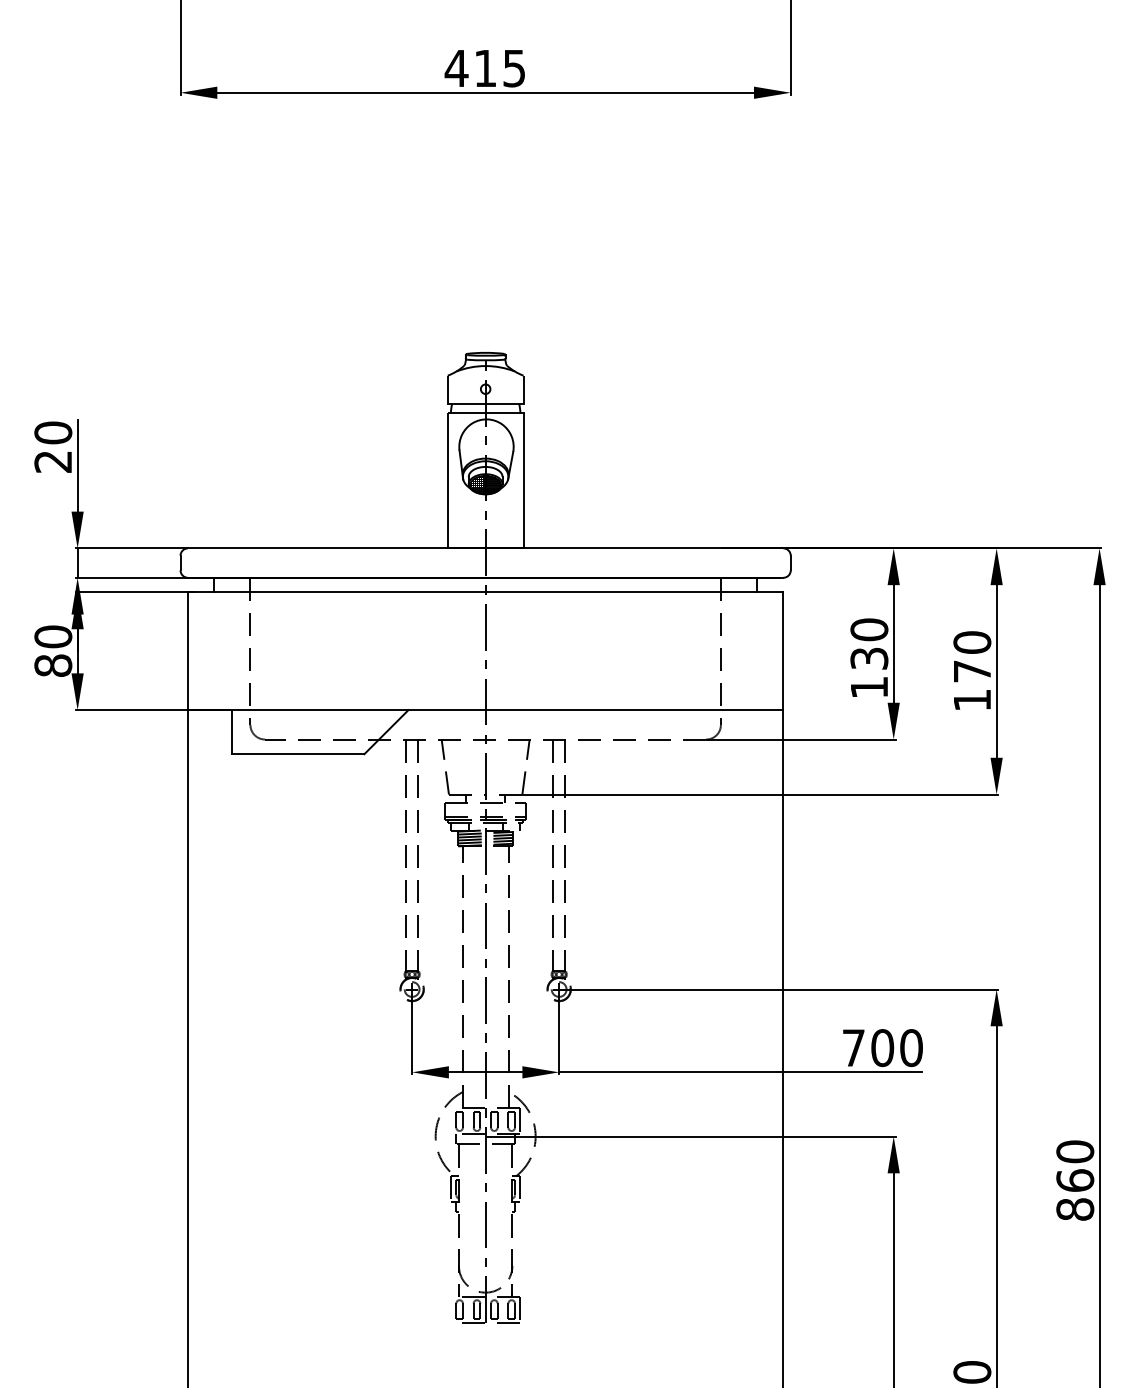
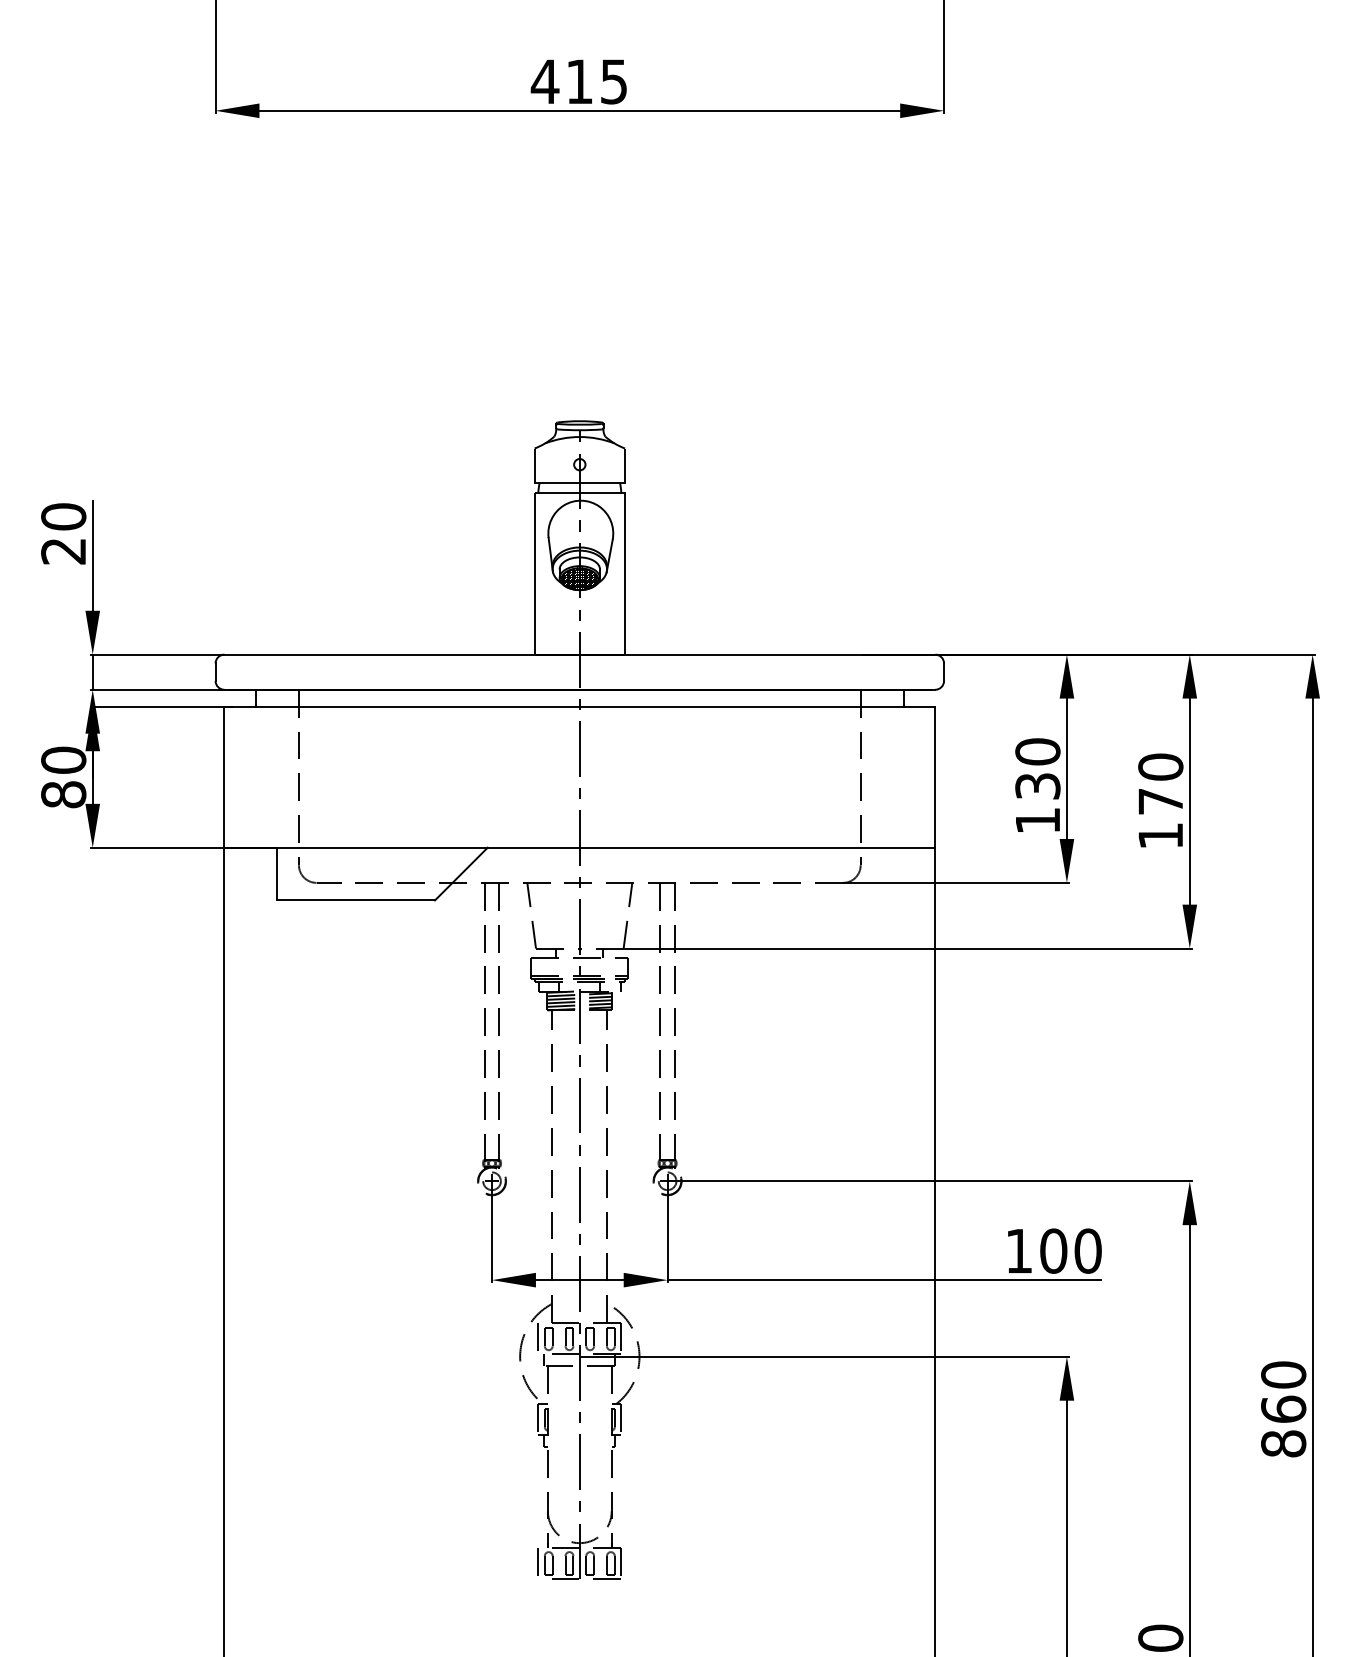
text: (853, 1048) -> (1018, 1251), 700 -> 100
line: (451, 1121) -> (538, 1338), added
line: (451, 1309) -> (538, 1563), added

